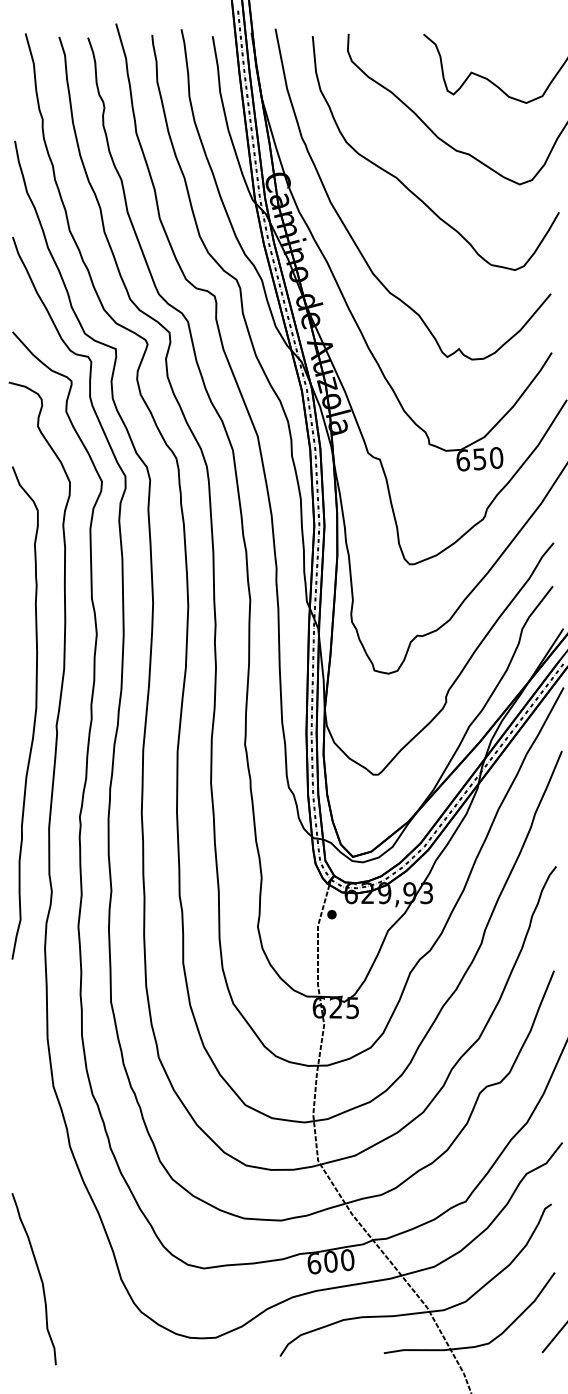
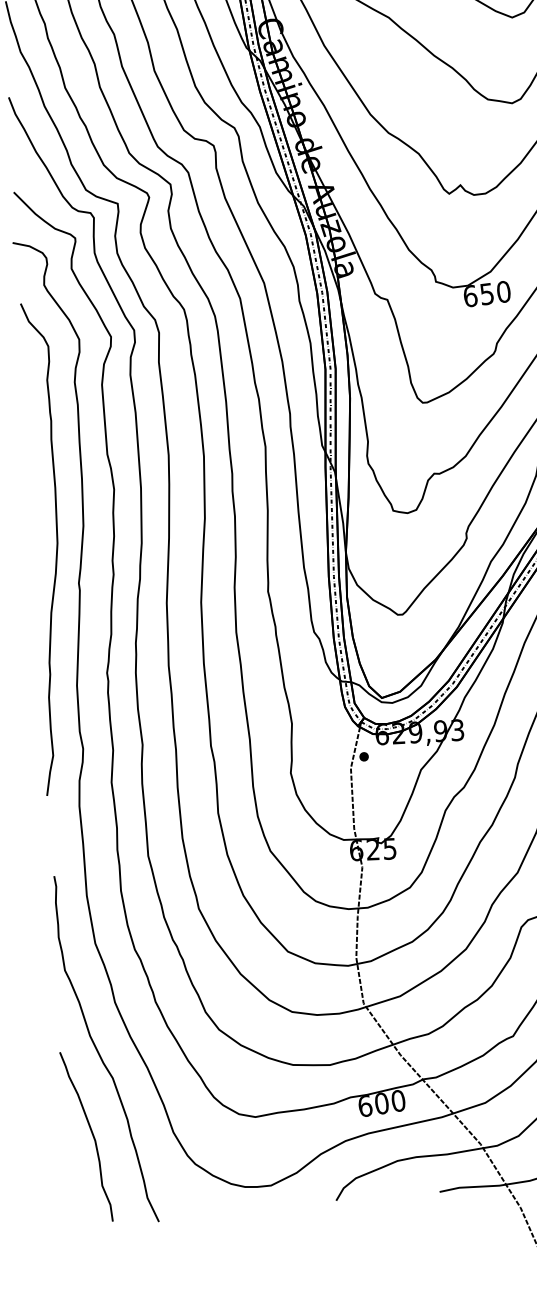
curve: (34, 713) -> (55, 549), moved
curve: (51, 1195) -> (99, 1052), added

